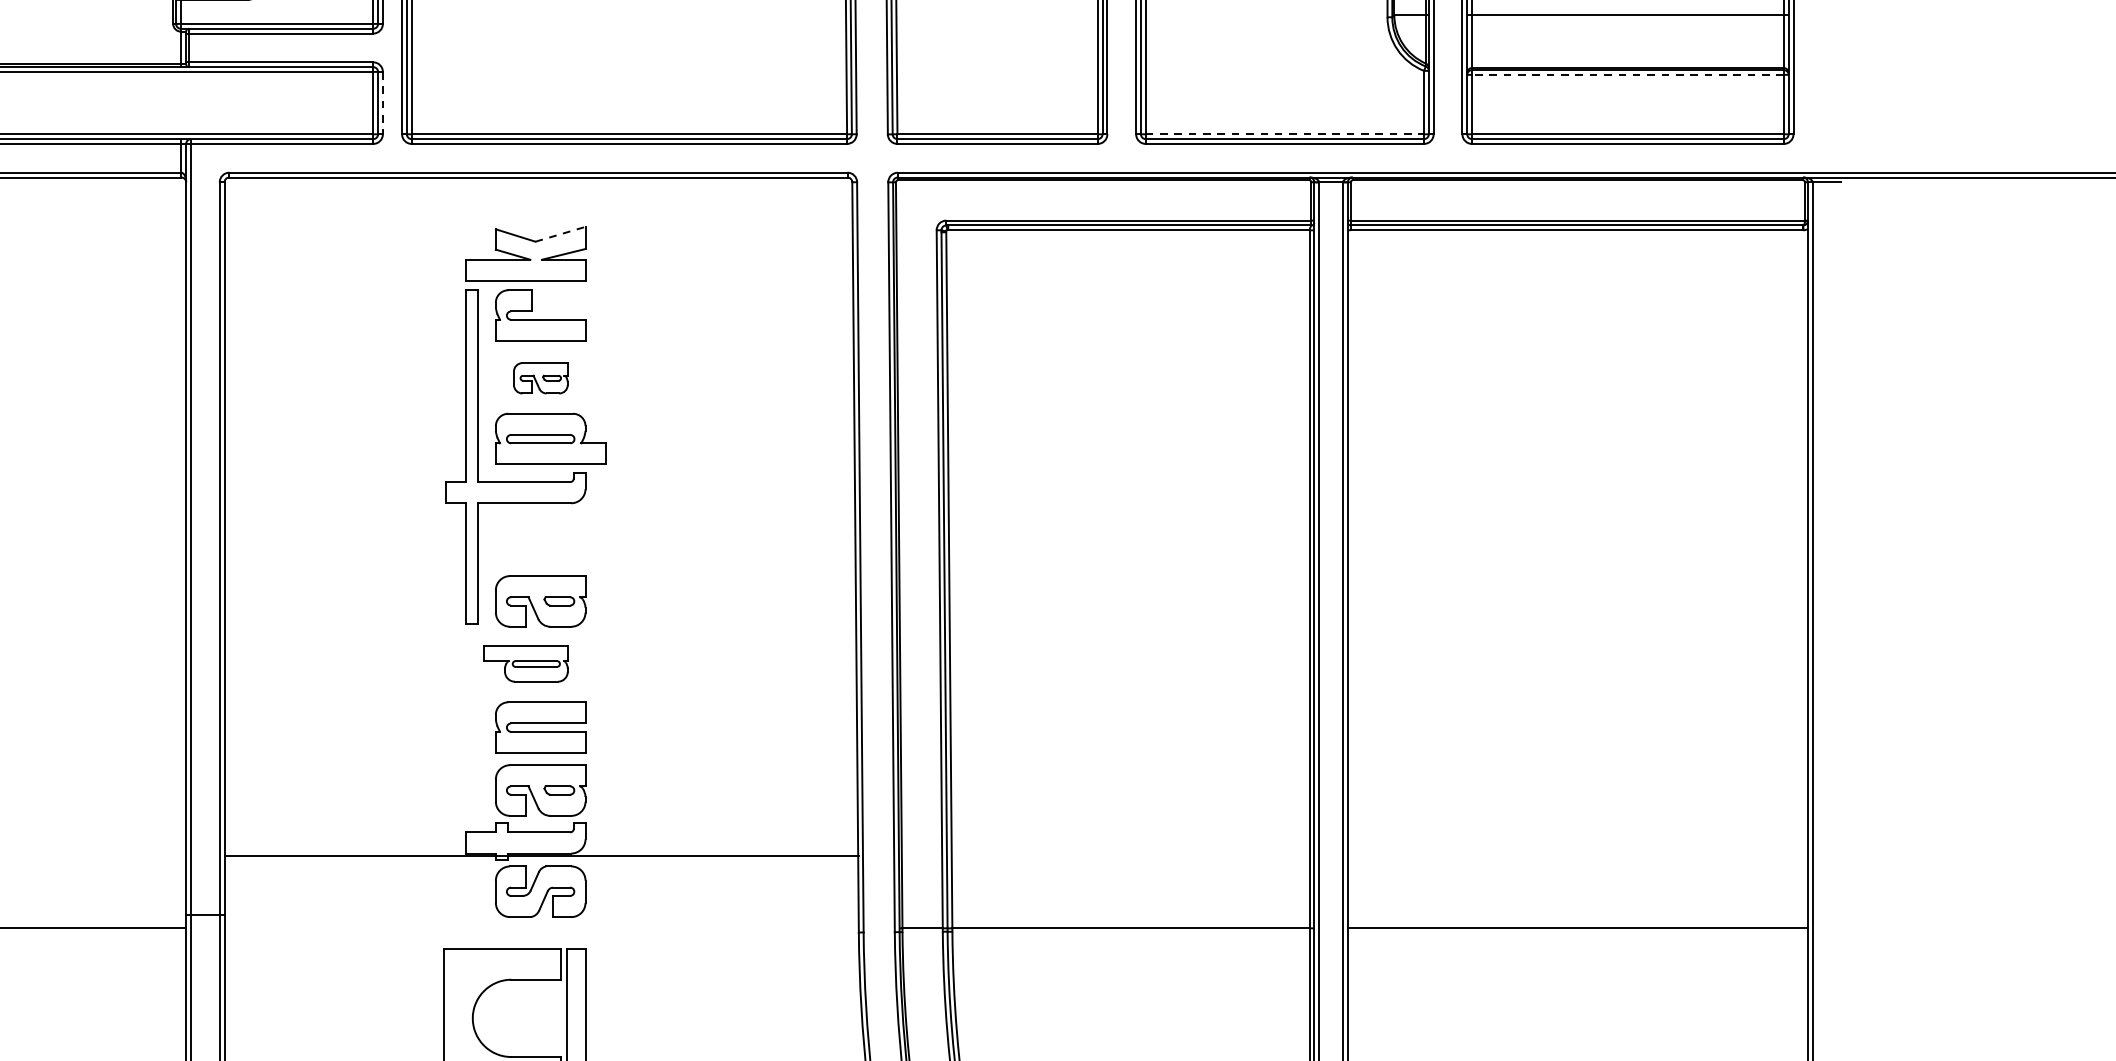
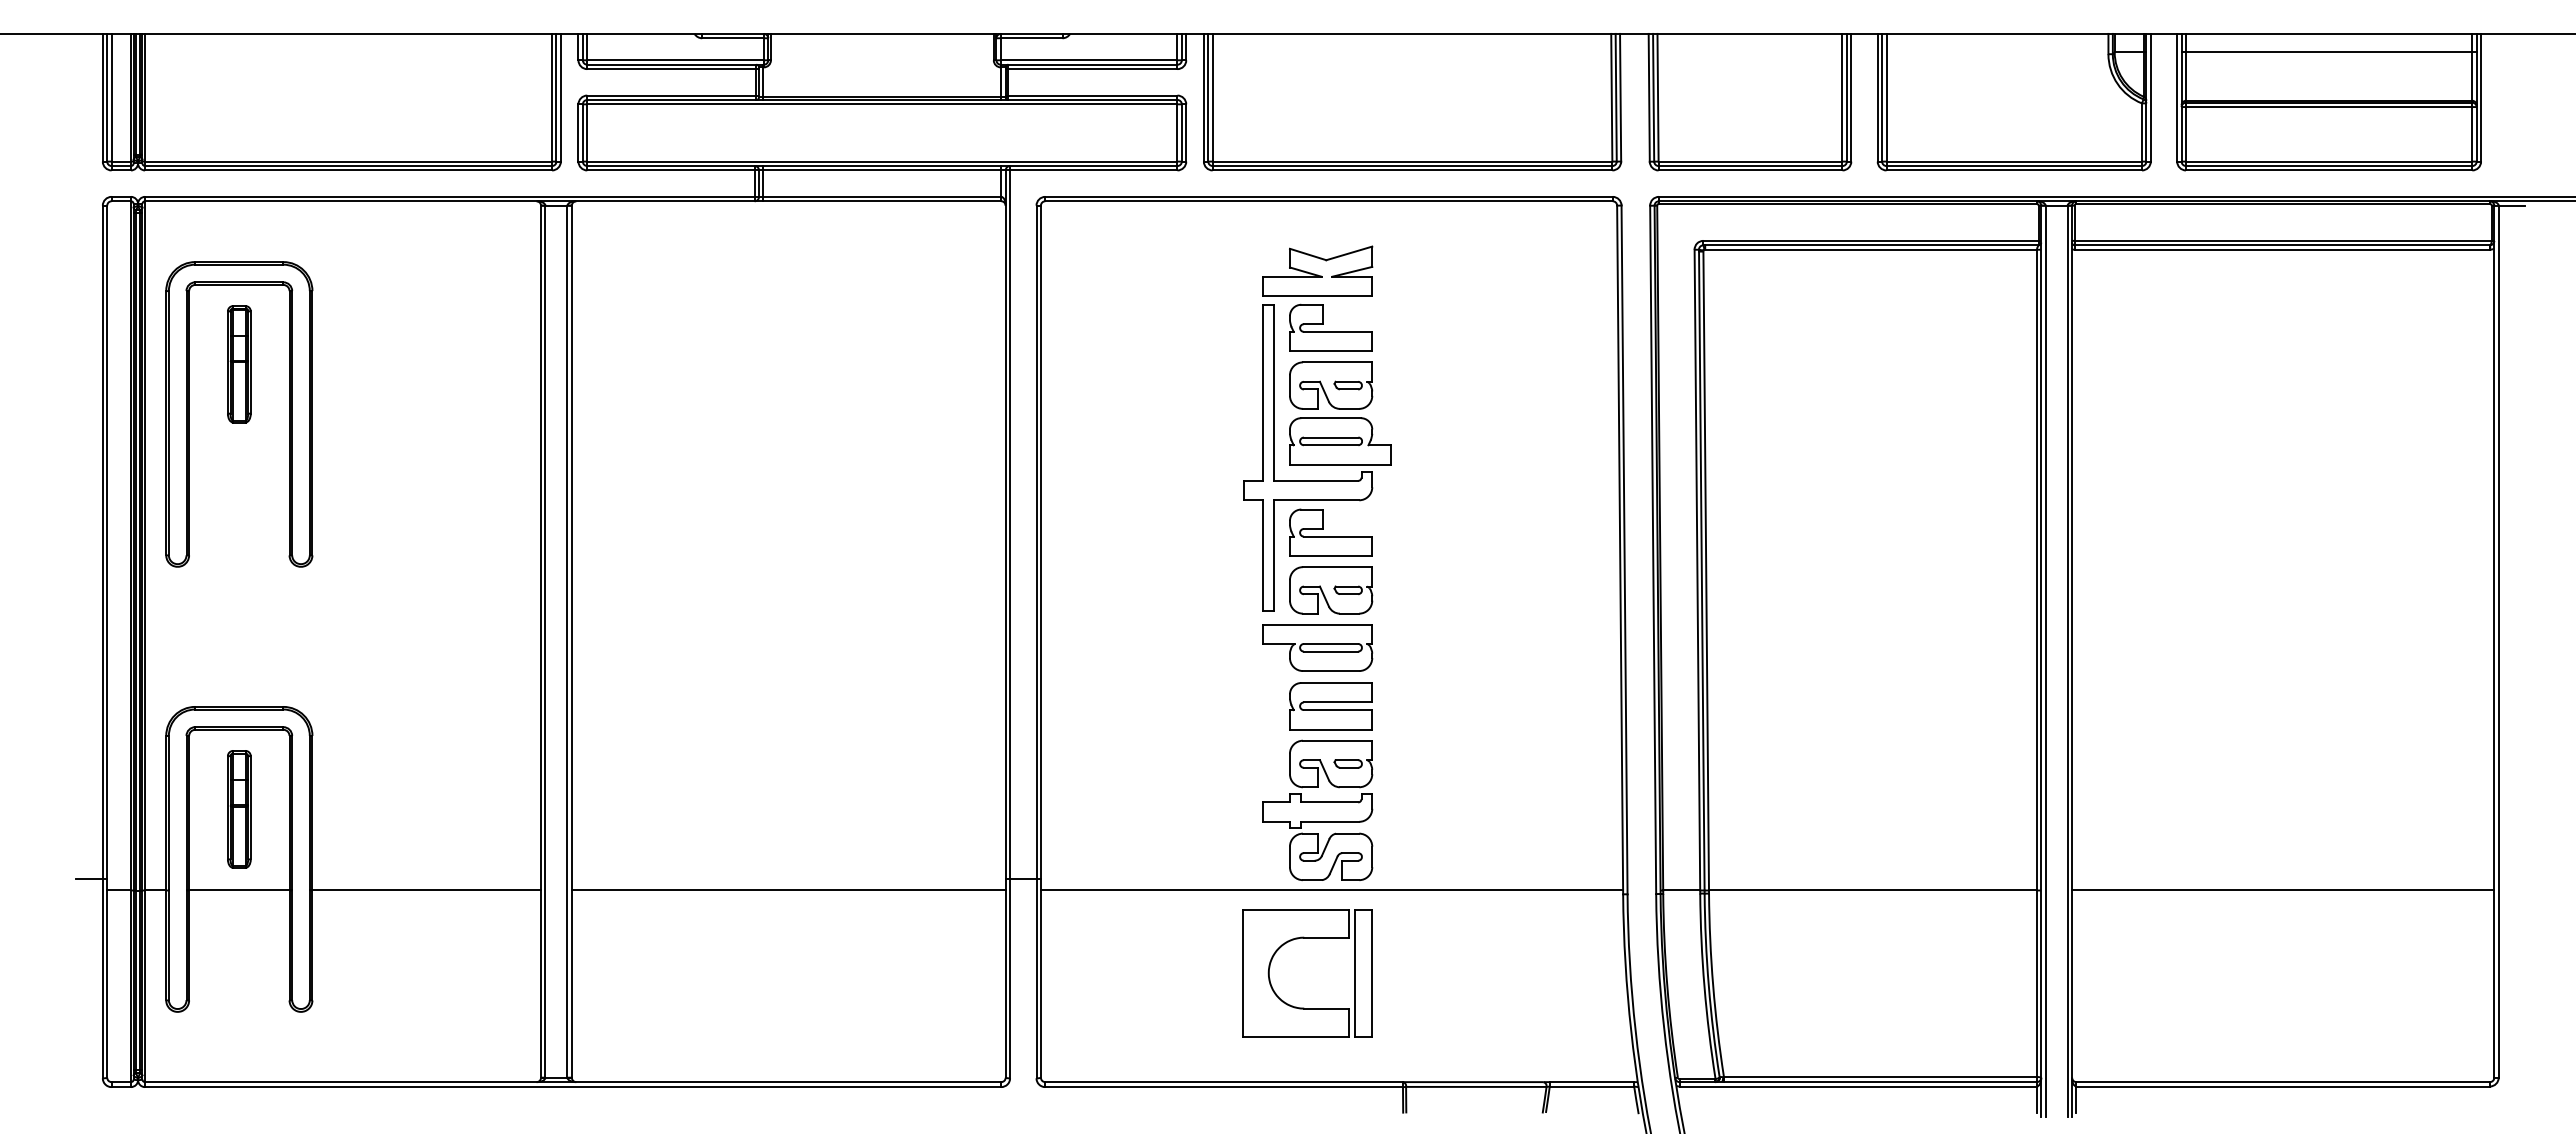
line: (1627, 75) -> (2328, 107), dashed -> solid
line: (383, 103) -> (1186, 133), dashed -> solid
line: (1285, 134) -> (2014, 161), dashed -> solid
line: (560, 234) -> (1349, 253), dashed -> solid
part: (541, 378) -> (1331, 385), size x1.67
part: (540, 538) -> (1330, 532), added
part: (525, 663) -> (1317, 647), size x1.43
line: (541, 856) -> (1331, 890), moved

